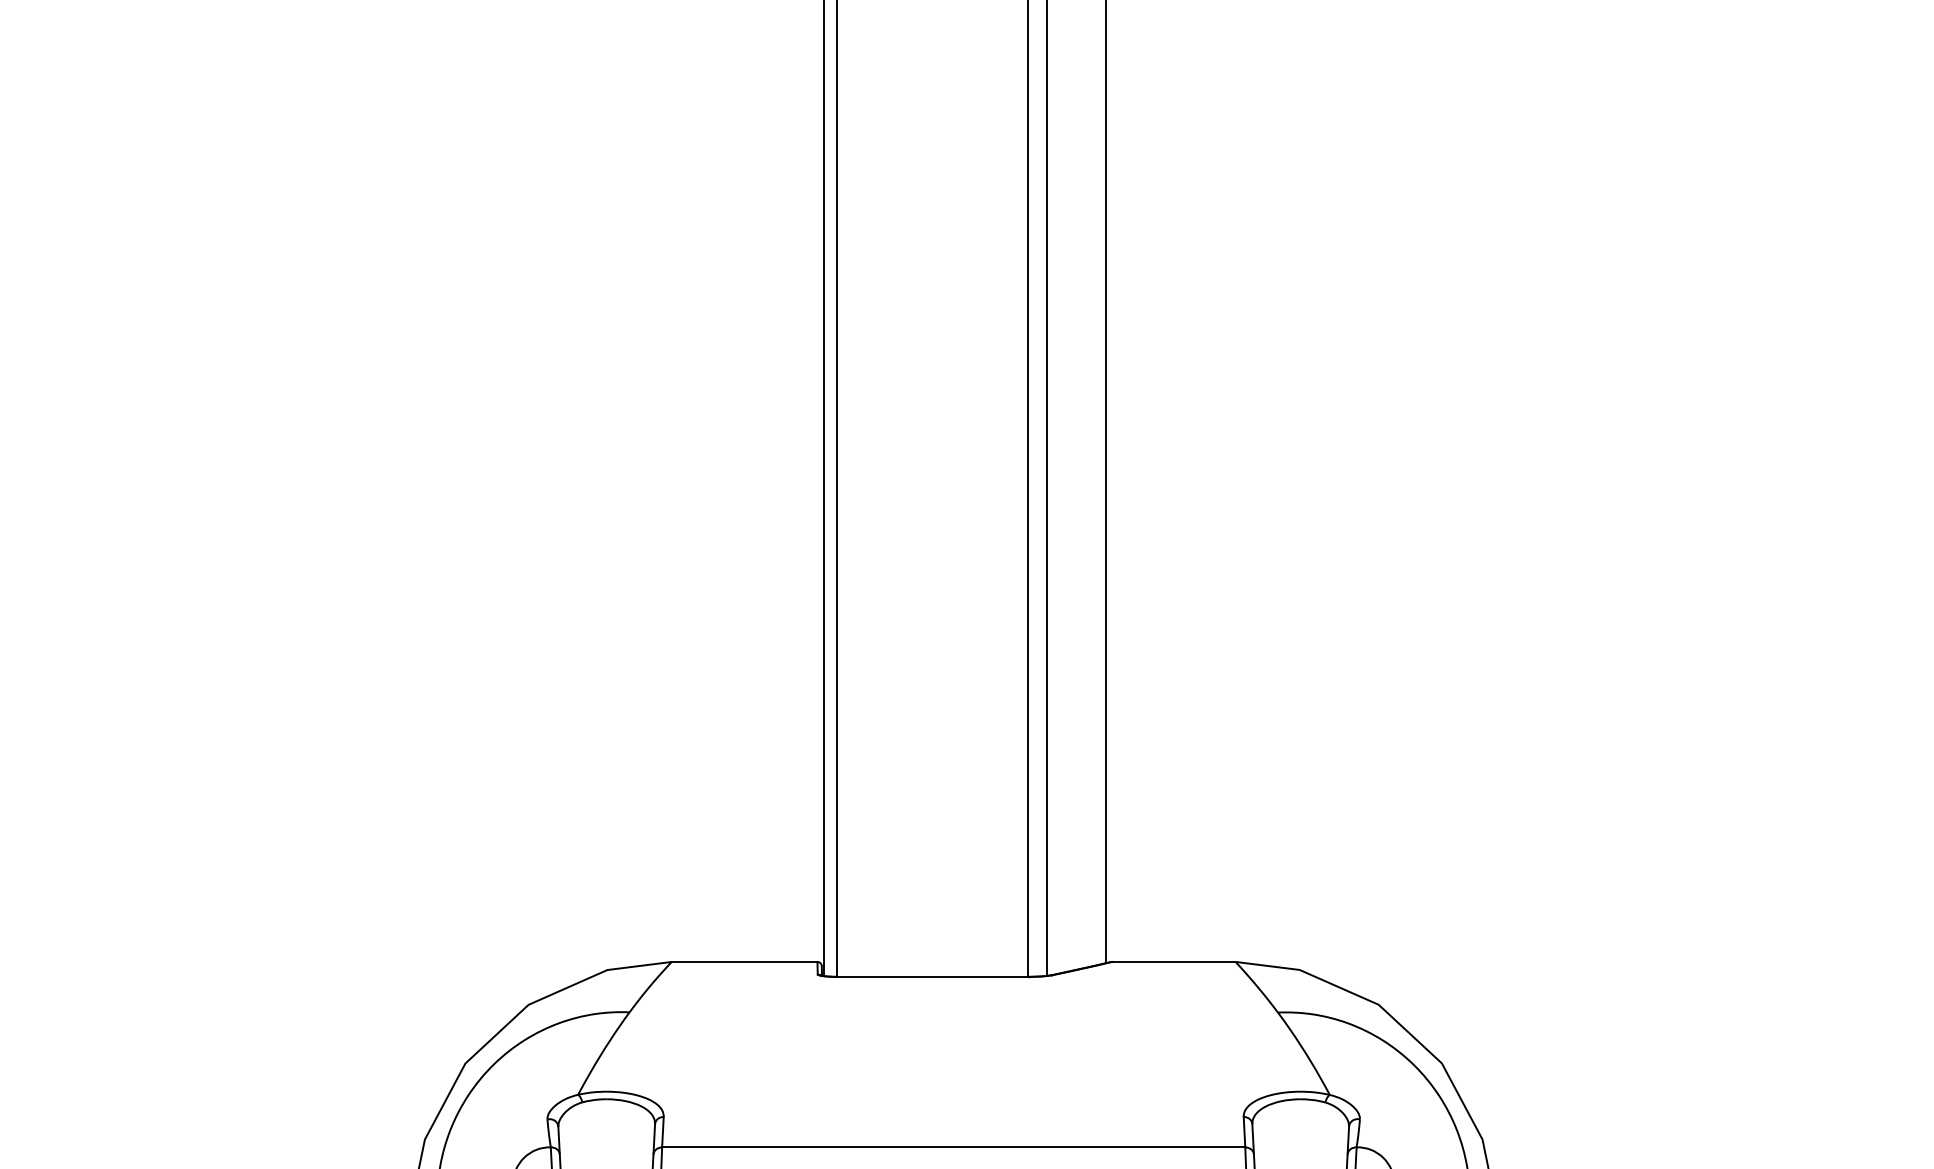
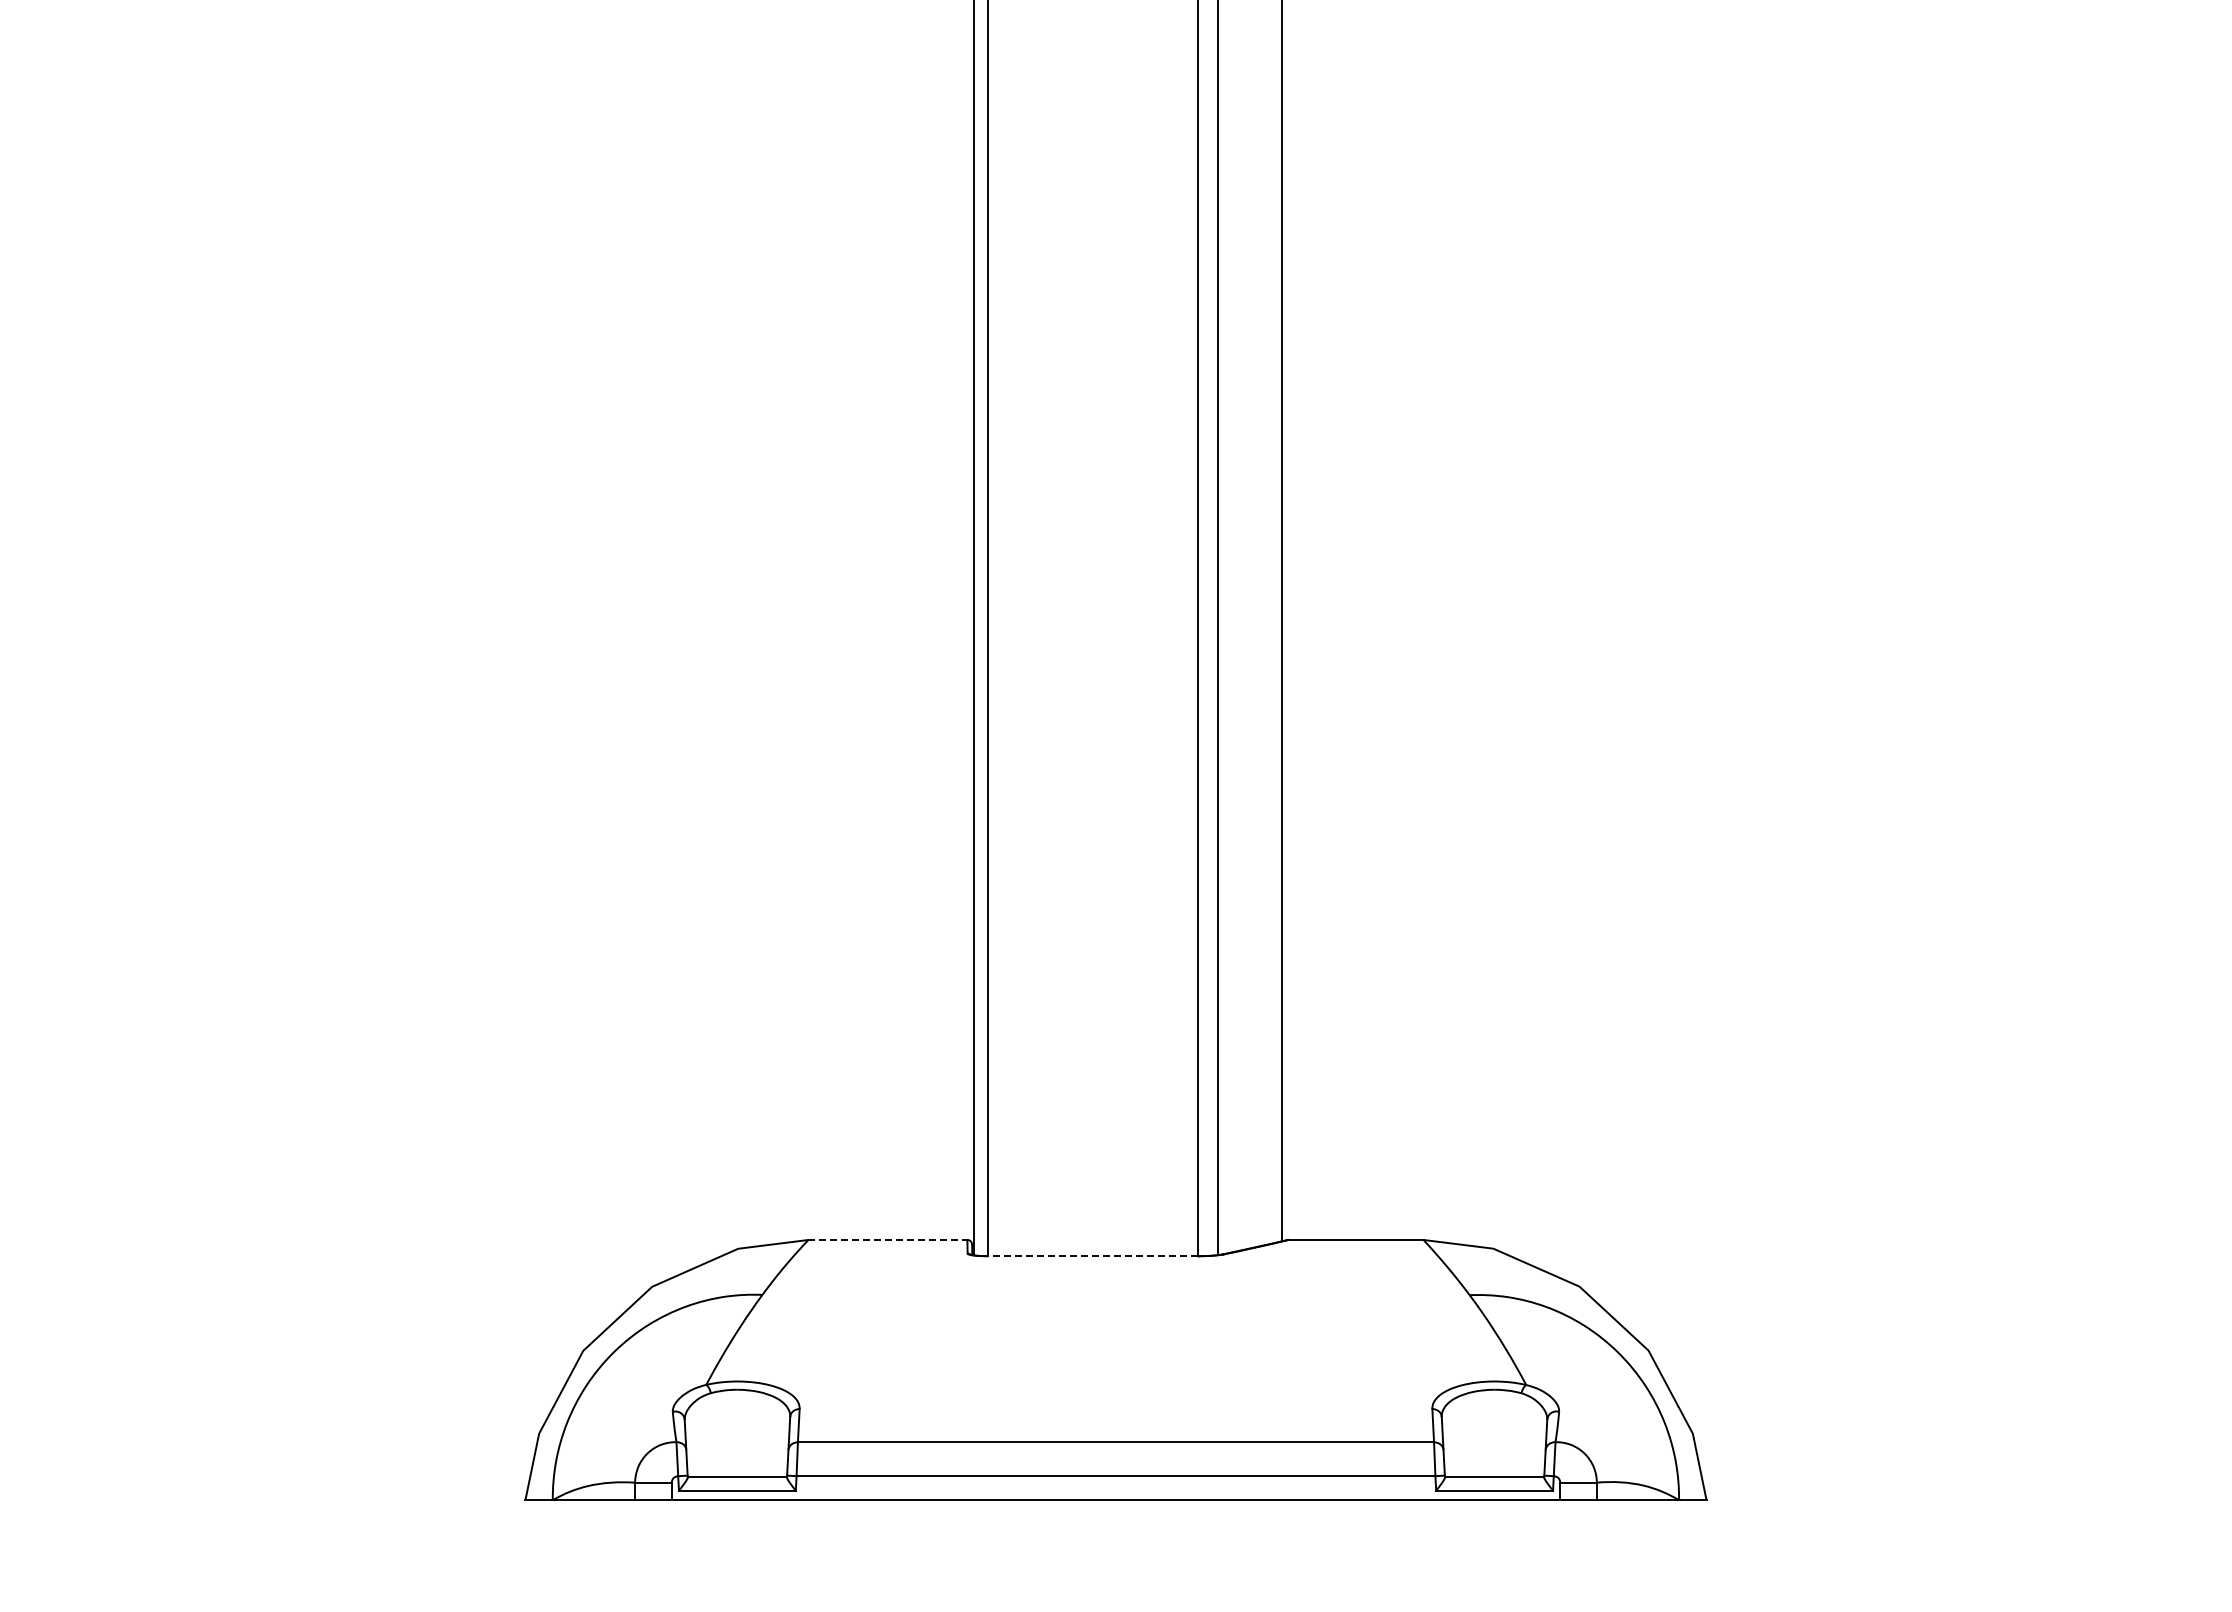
line: (744, 961) -> (887, 1239), solid -> dashed
line: (933, 977) -> (1093, 1256), solid -> dashed

